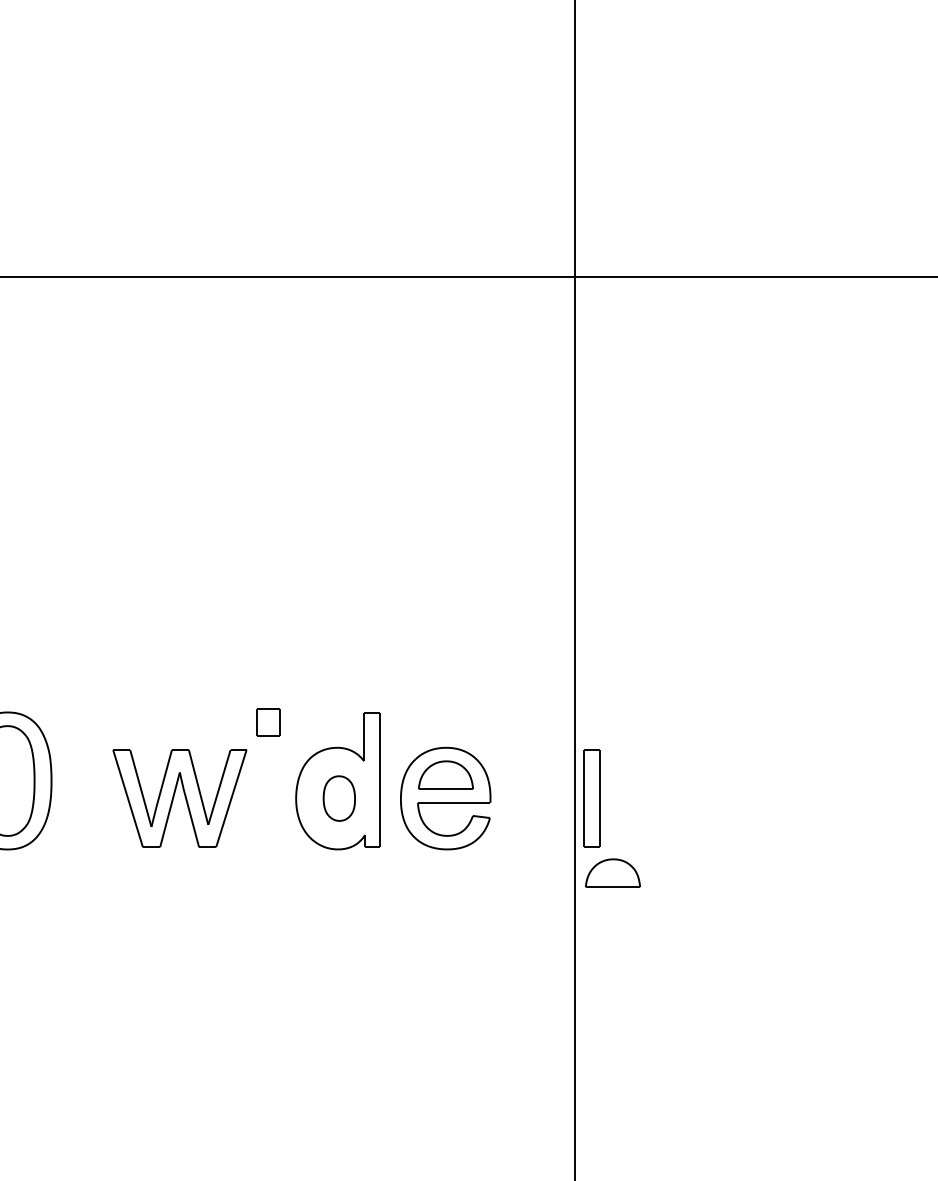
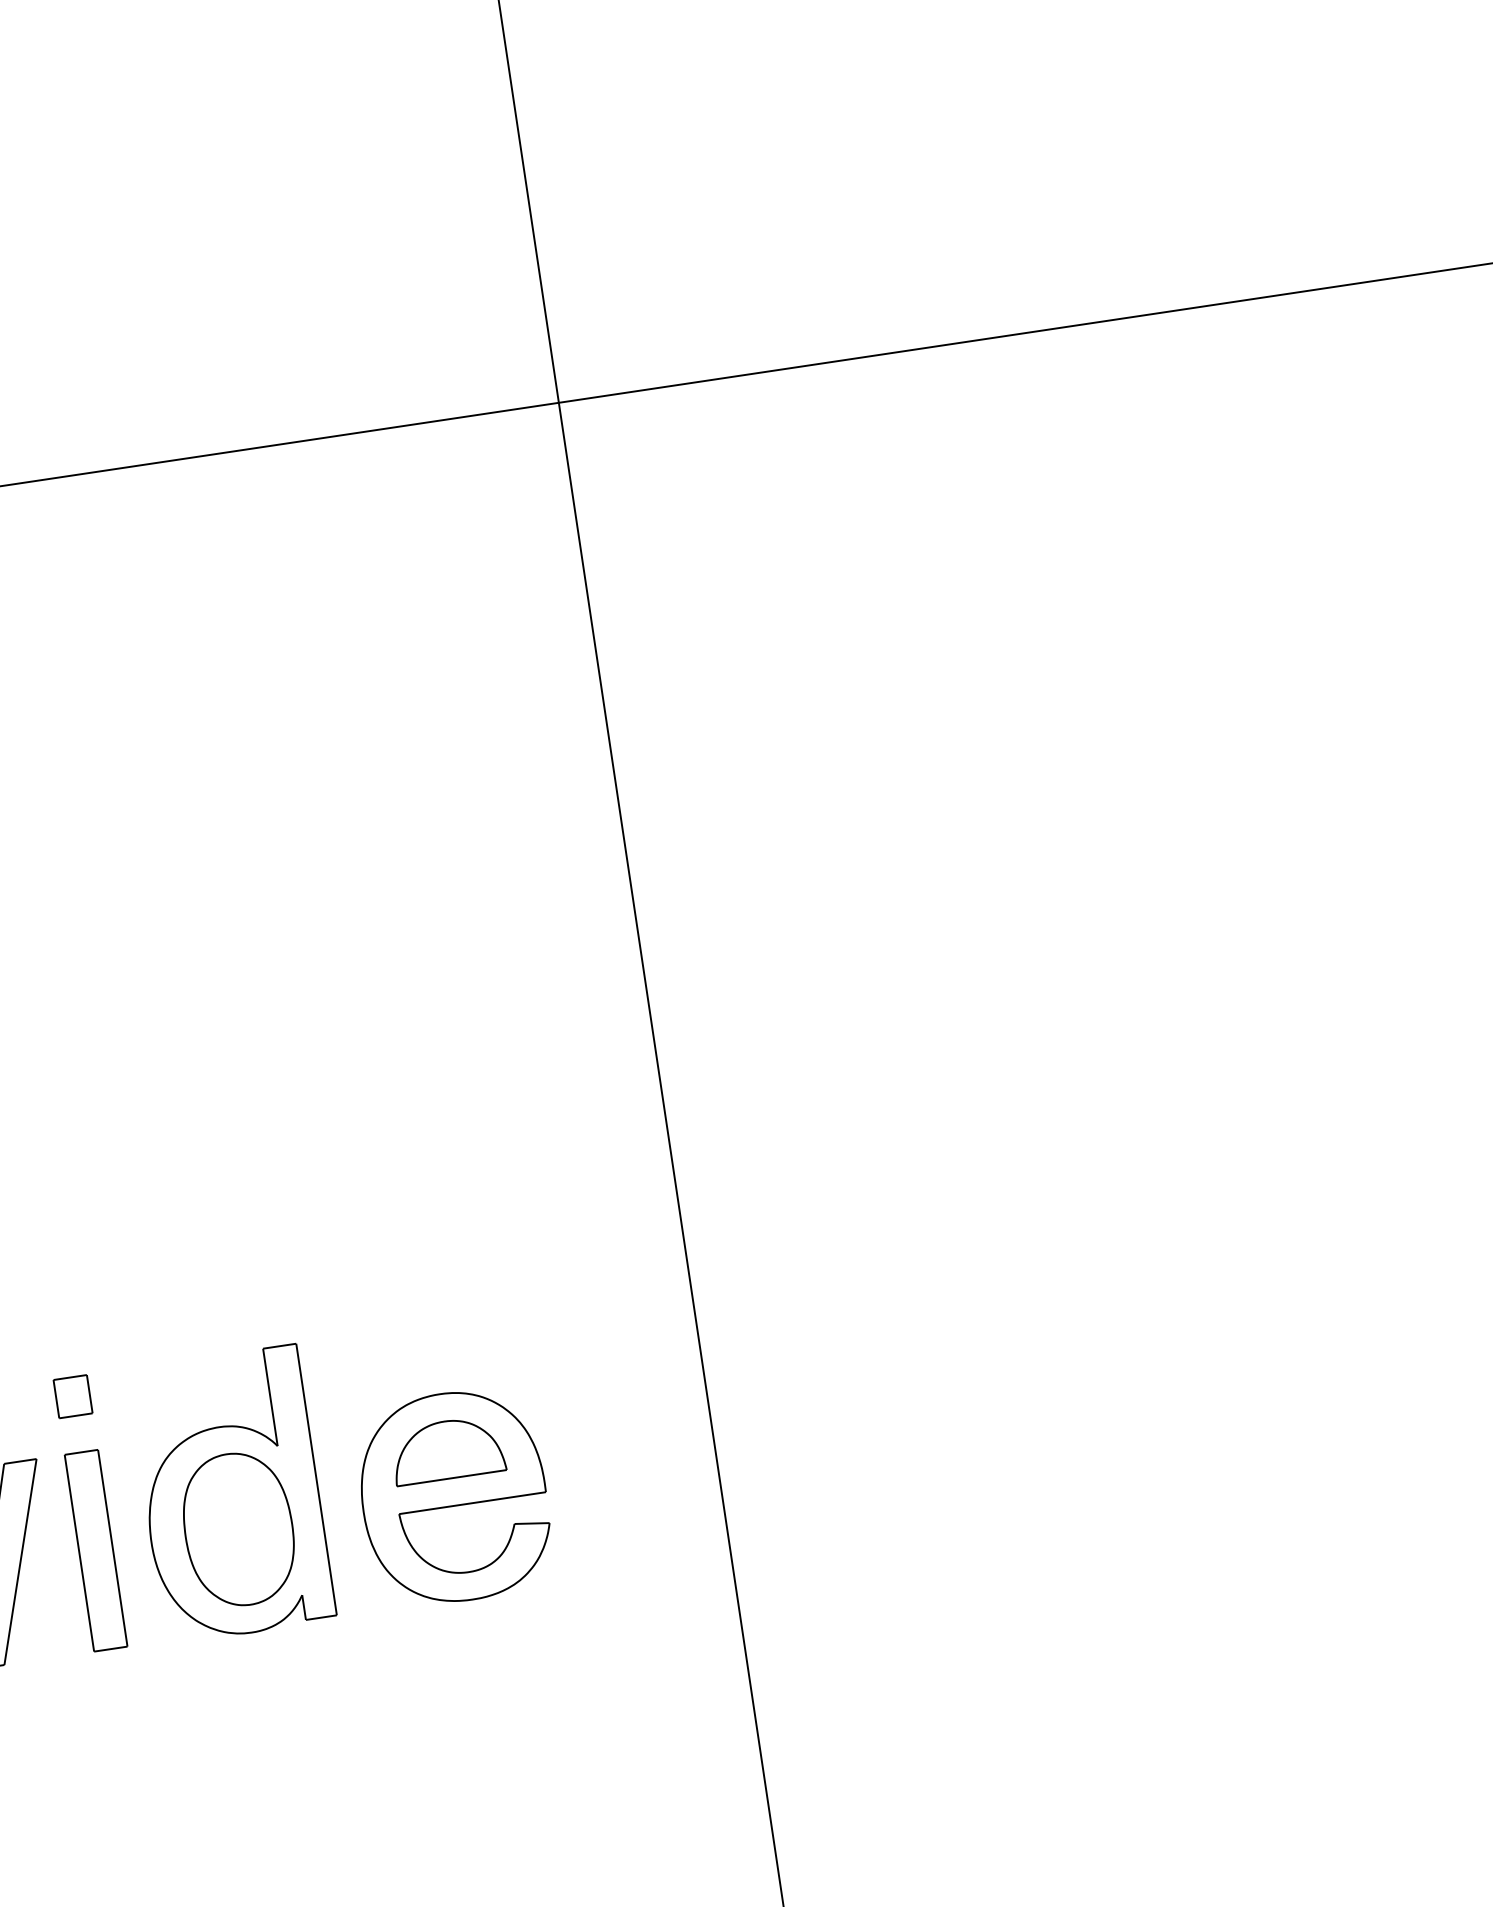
part: (268, 722) -> (72, 1396), size x0.71
part: (339, 798) -> (239, 1529), size x1.67
part: (591, 798) -> (95, 1550), moved
part: (612, 872) -> (813, 1596), removed

